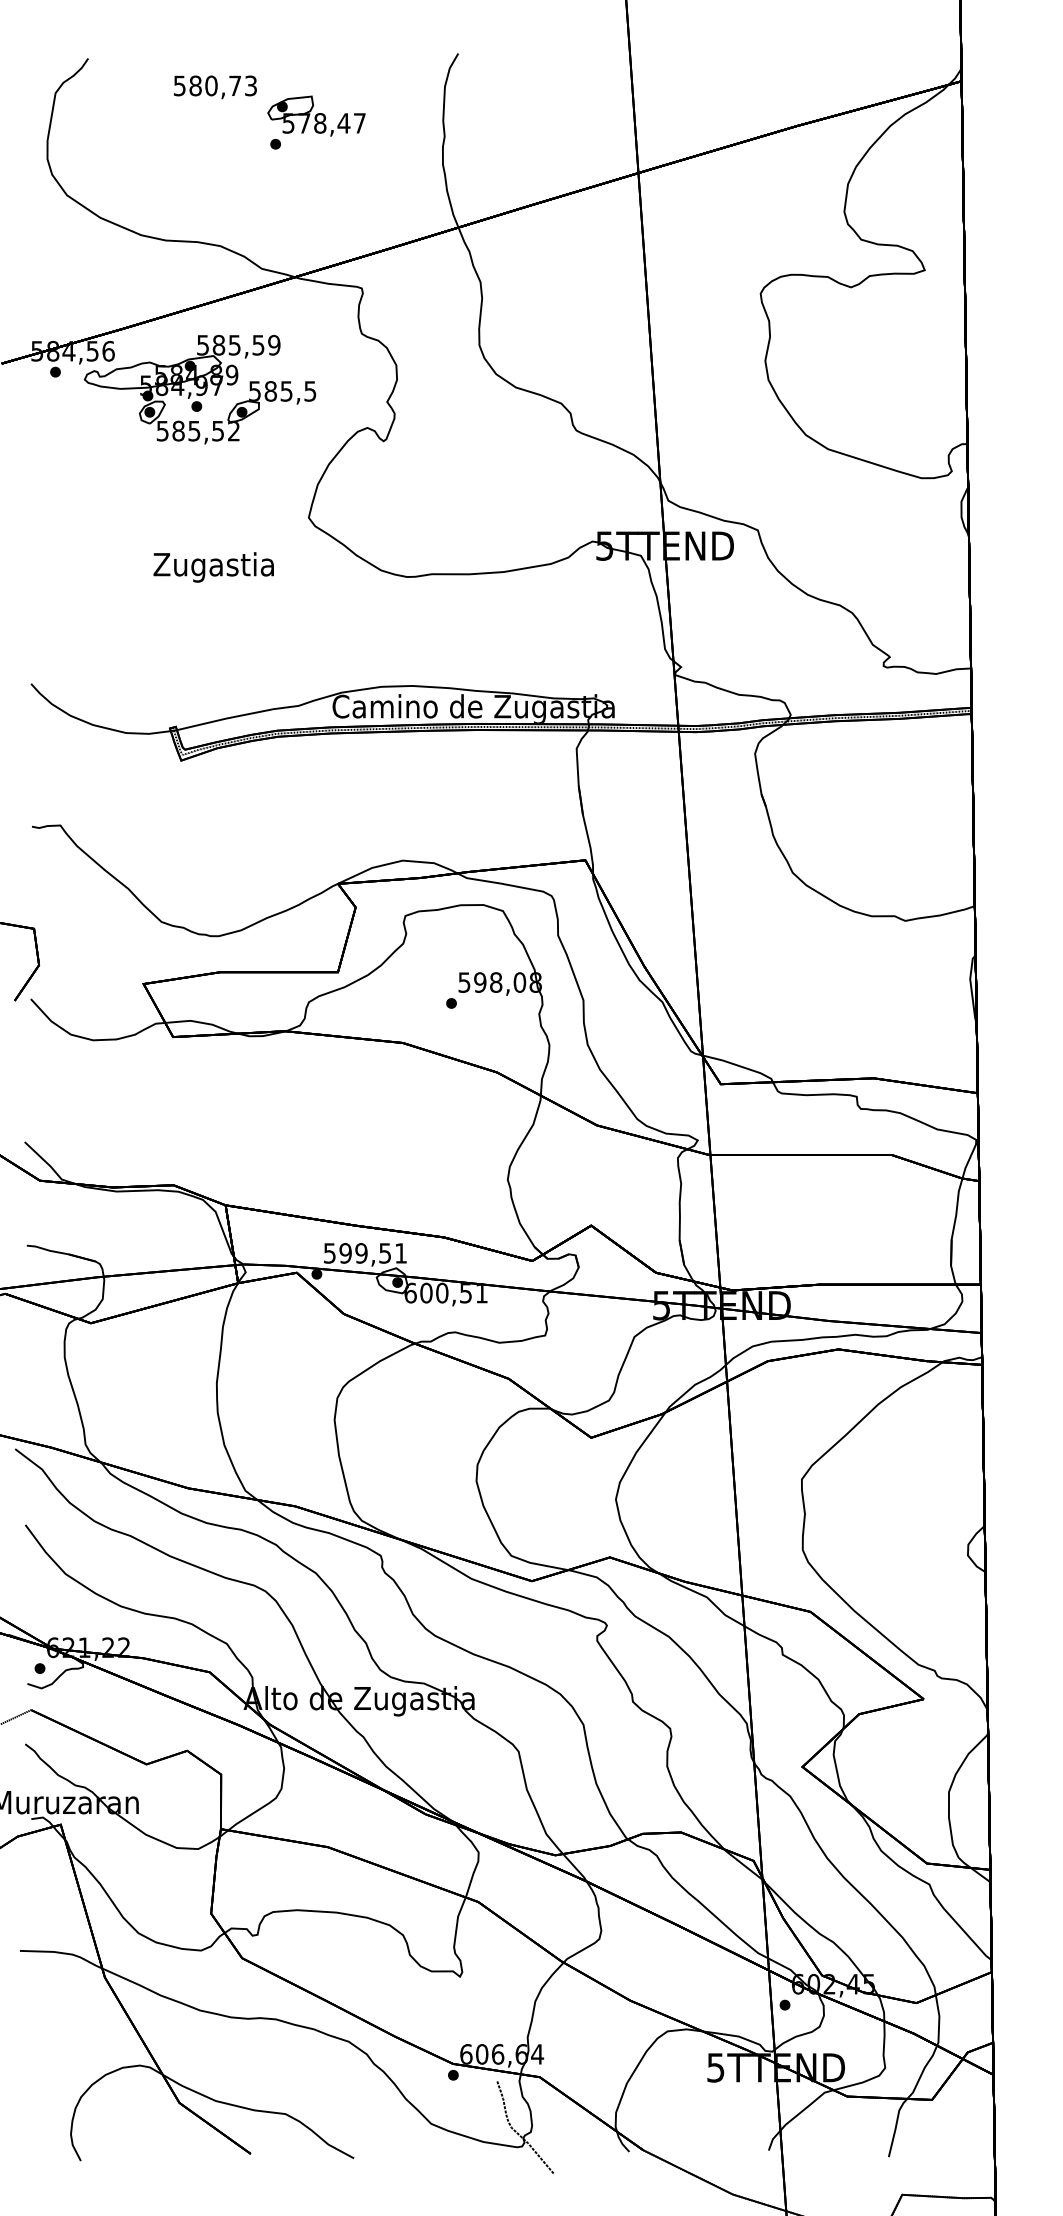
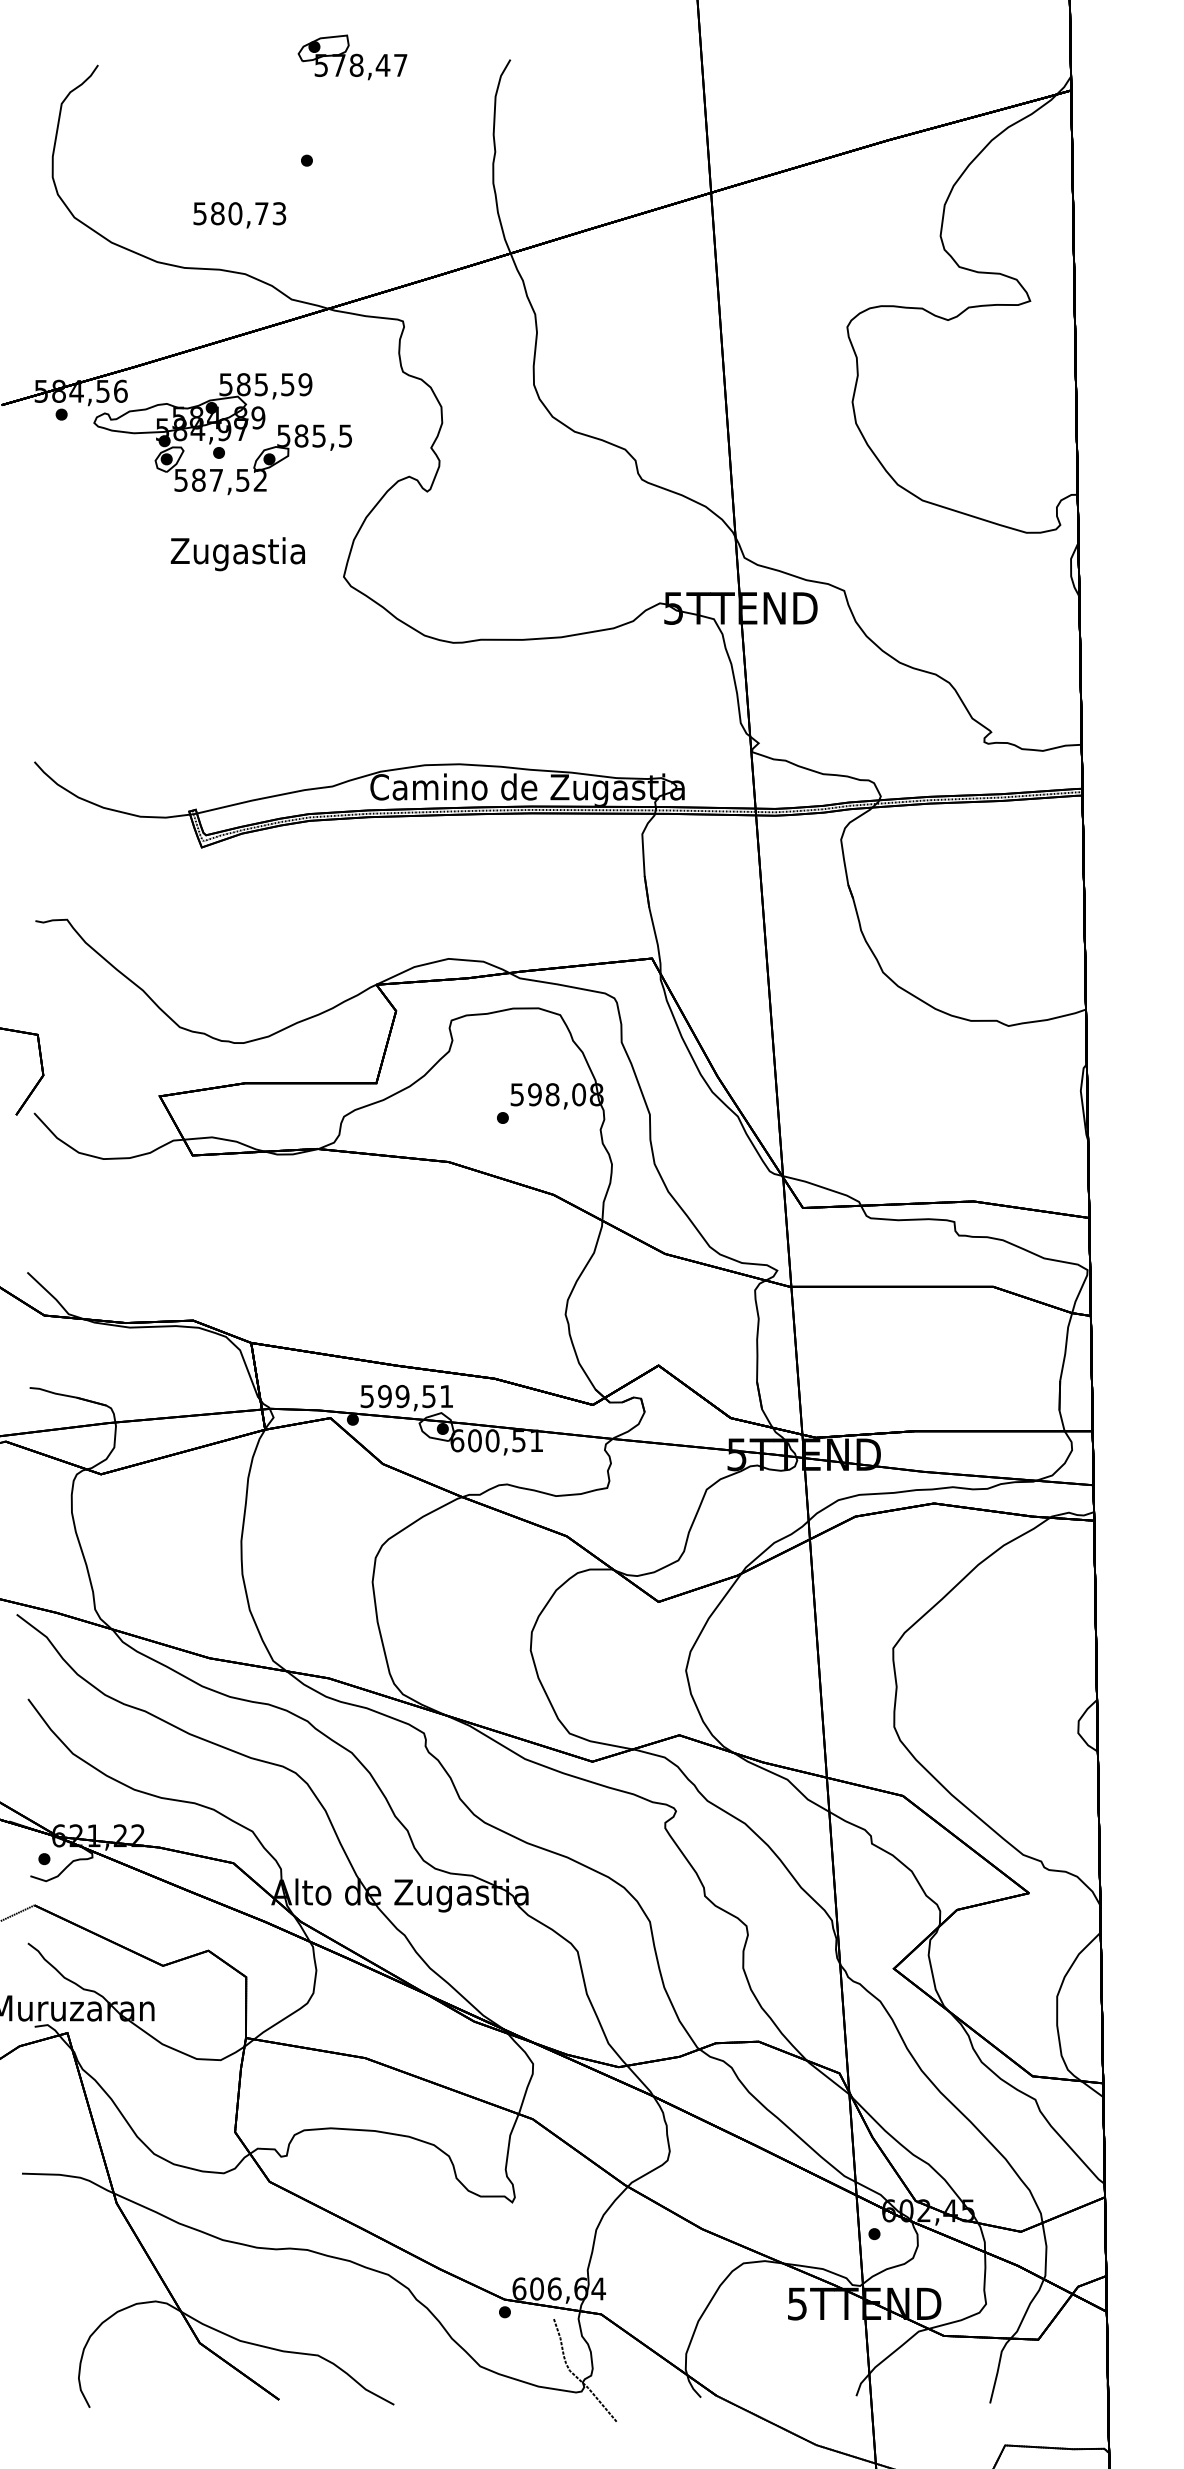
text: (215, 87) -> (239, 215), moved
part: (316, 116) -> (352, 57), moved
text: (193, 431) -> (215, 480), 585,52 -> 587,52
text: (213, 567) -> (237, 554), moved

